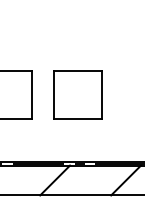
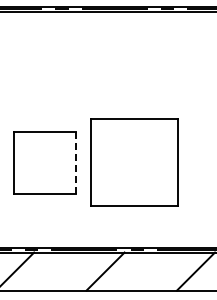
line: (31, 94) -> (75, 162), solid -> dashed
part: (77, 94) -> (134, 162), size x1.4

